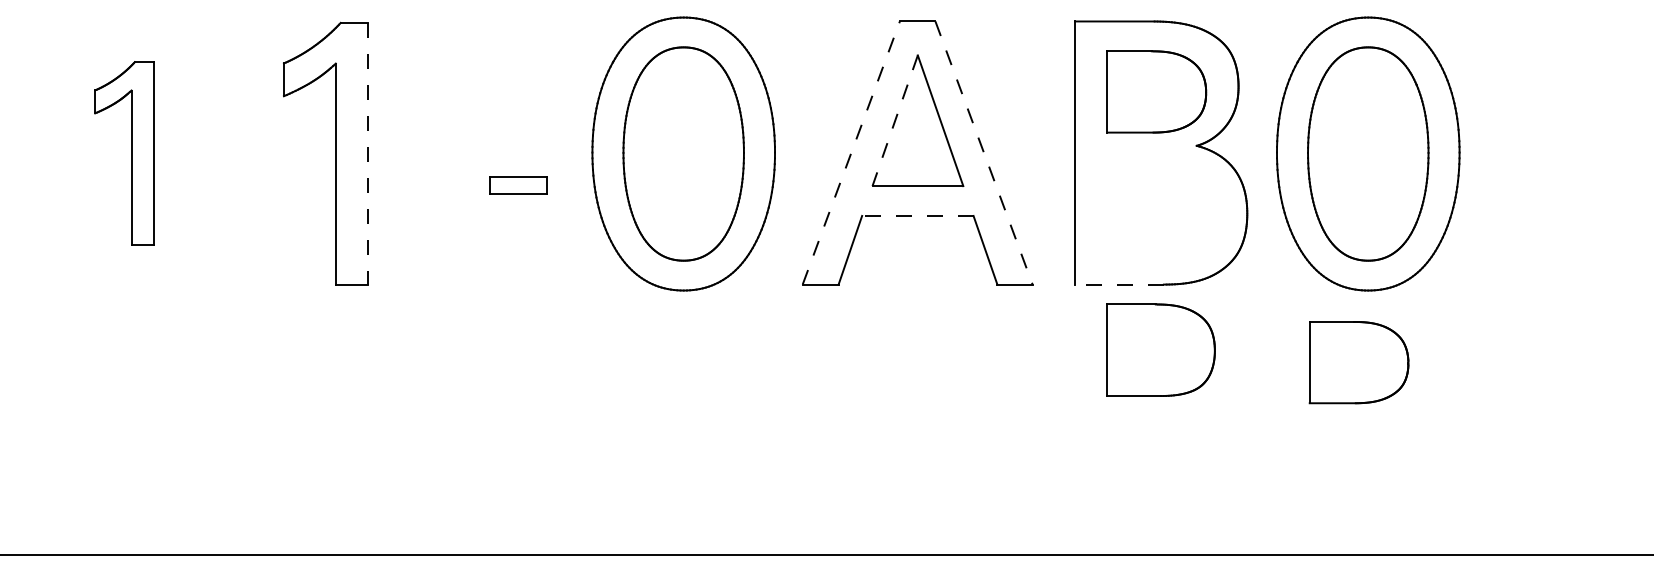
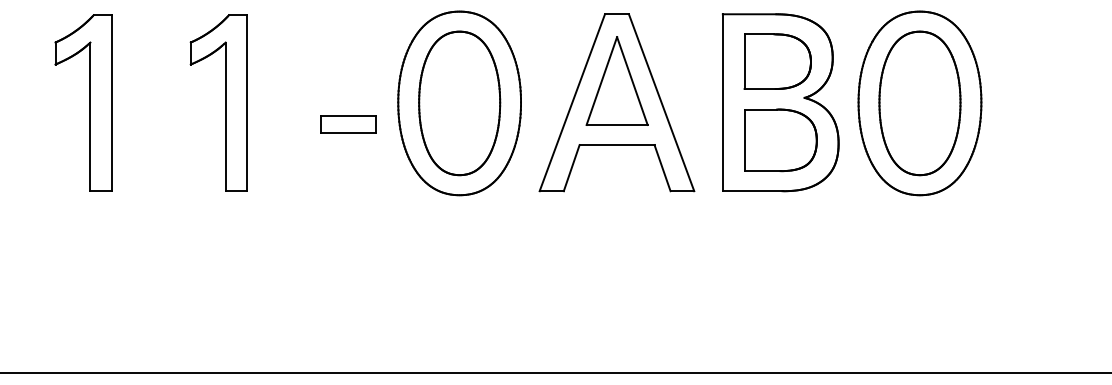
line: (894, 121) -> (601, 81), dashed -> solid
part: (124, 152) -> (83, 102), size x1.43
line: (851, 152) -> (572, 102), dashed -> solid
line: (368, 154) -> (247, 103), dashed -> solid
line: (983, 154) -> (661, 103), dashed -> solid
part: (518, 185) -> (348, 124), size x1.43
line: (916, 216) -> (616, 145), dashed -> solid
line: (1119, 285) -> (752, 191), dashed -> solid
part: (1160, 350) -> (780, 140), moved
part: (1358, 362) -> (913, 243), removed

